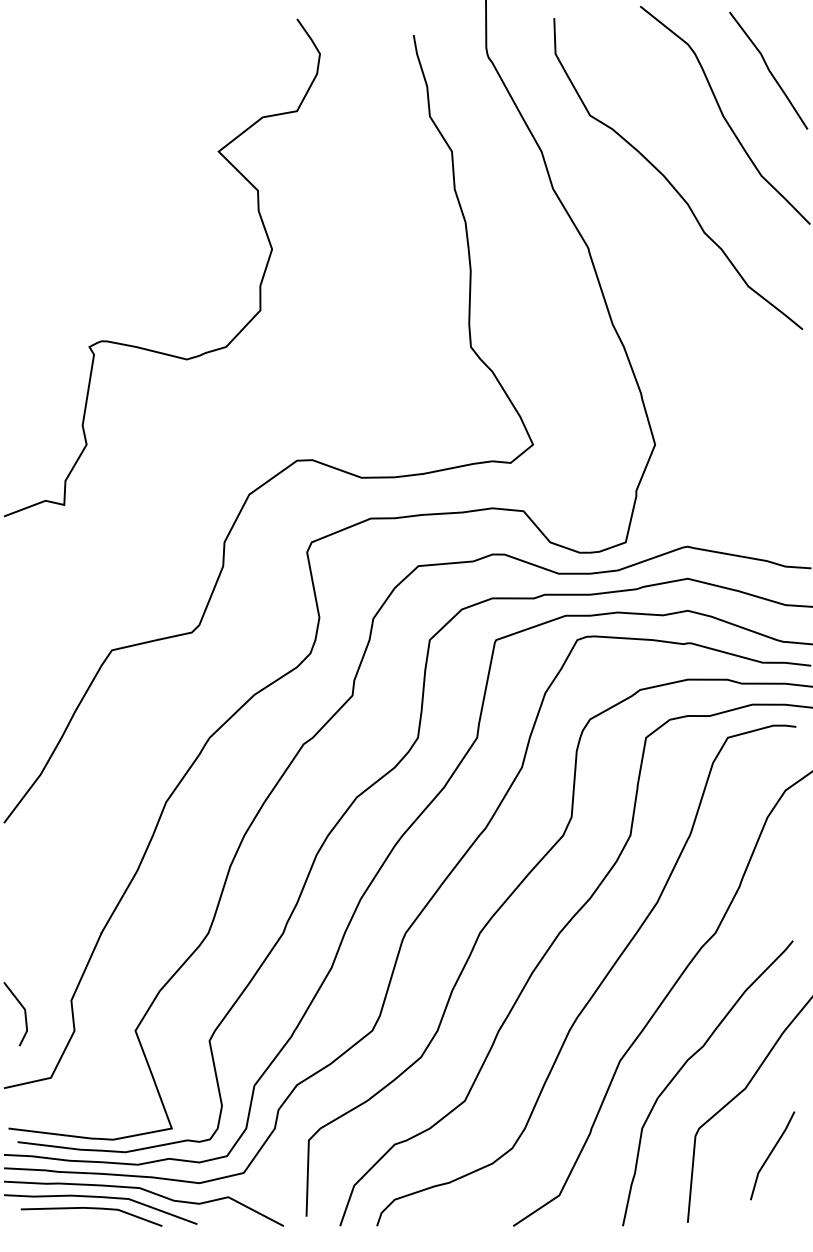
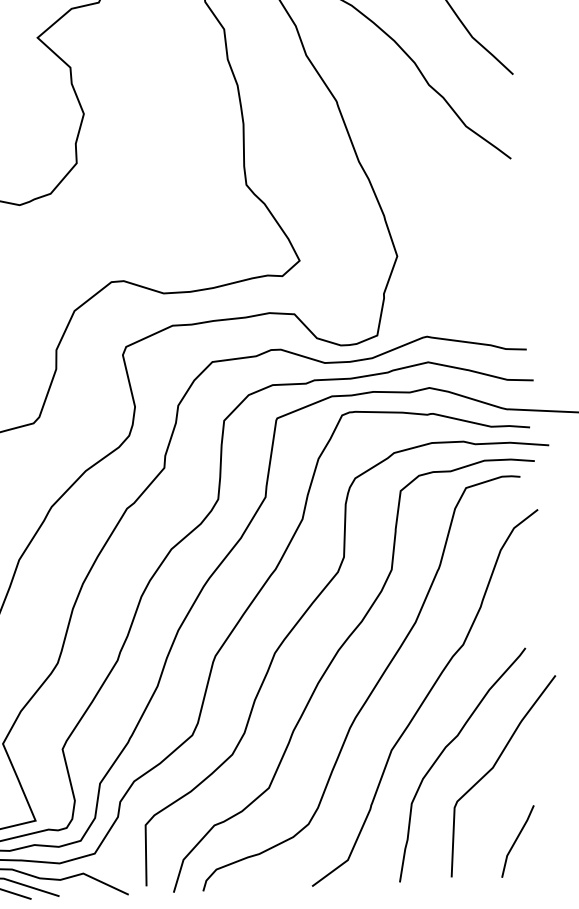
line: (771, 1154) -> (517, 840), moved

